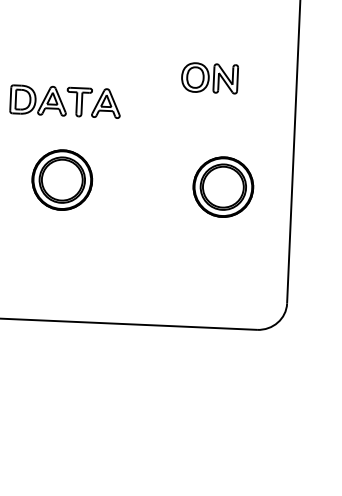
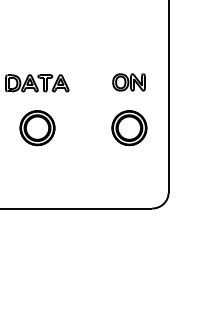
part: (208, 78) -> (128, 82), moved

